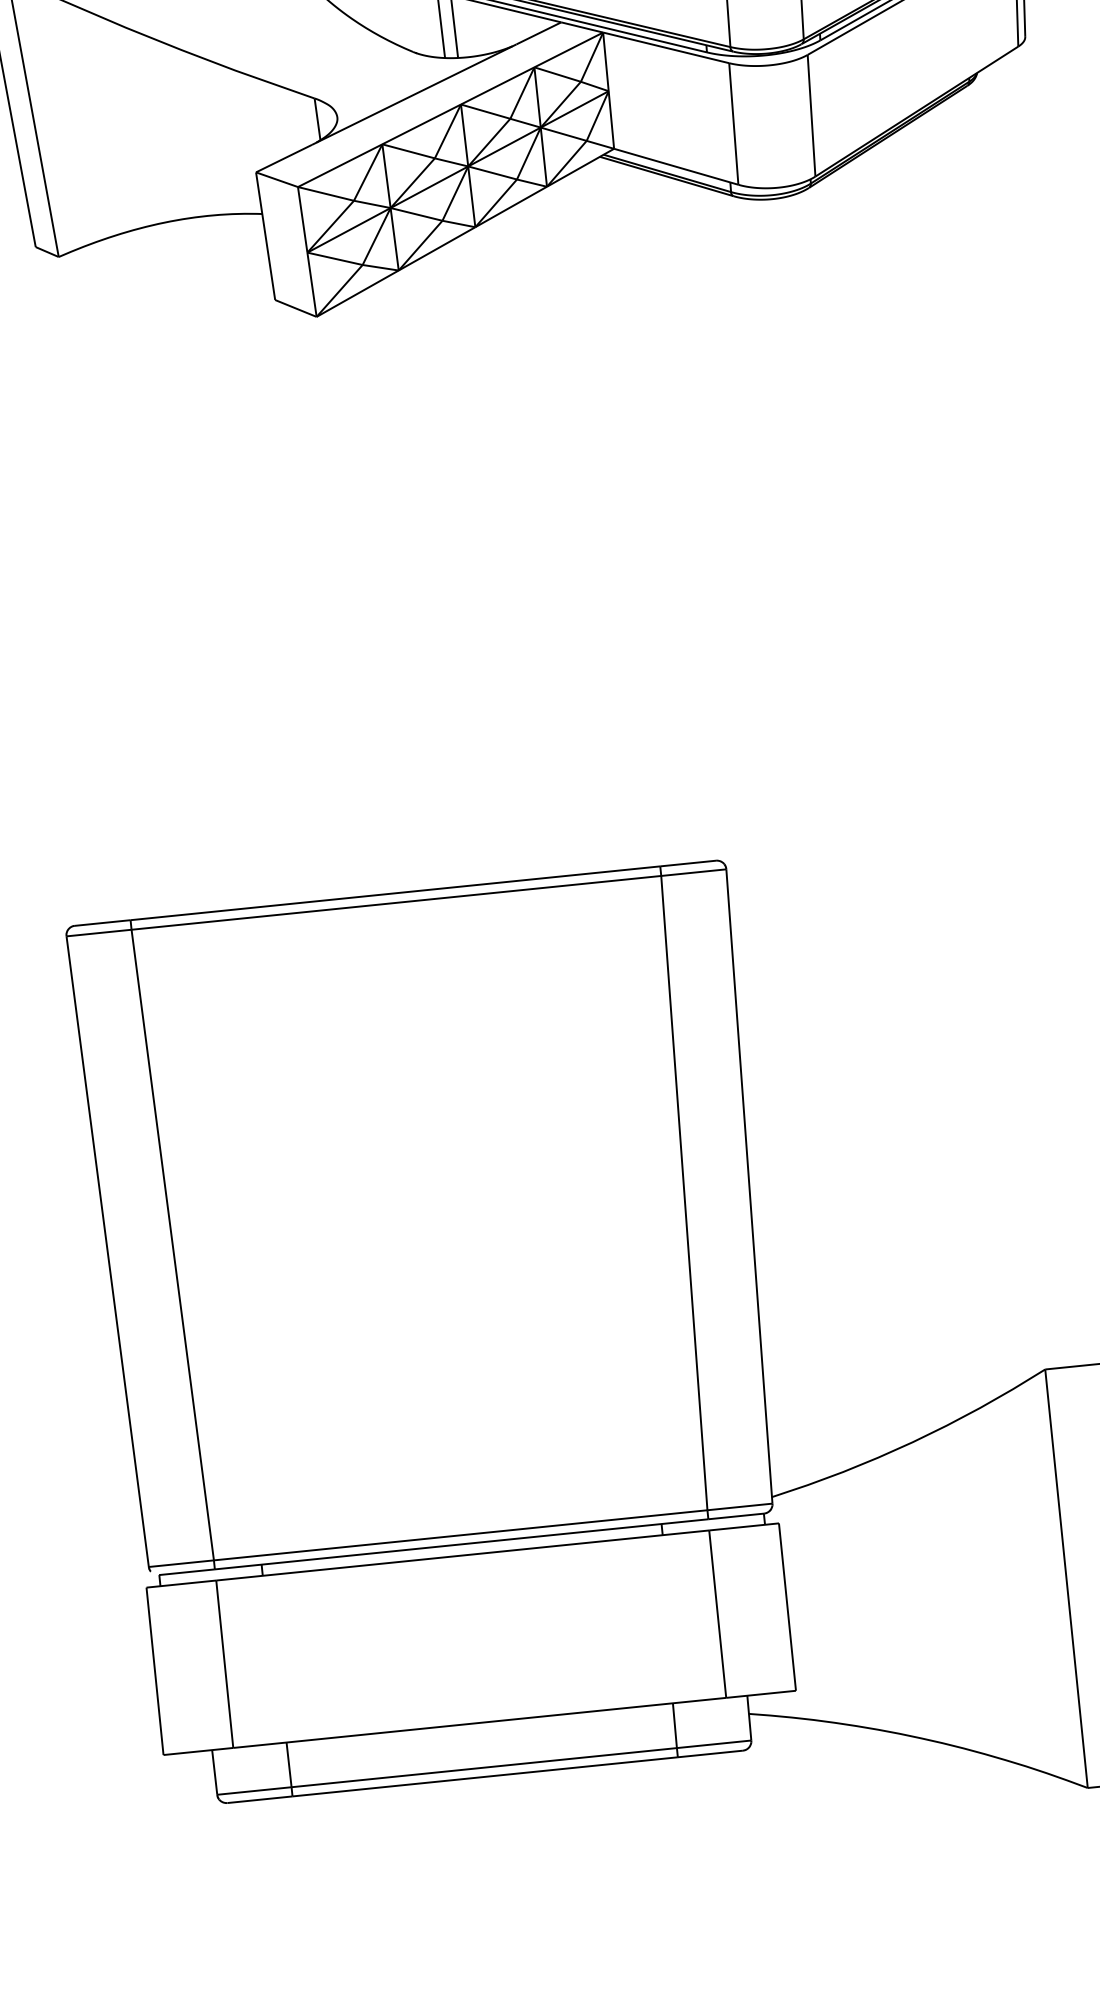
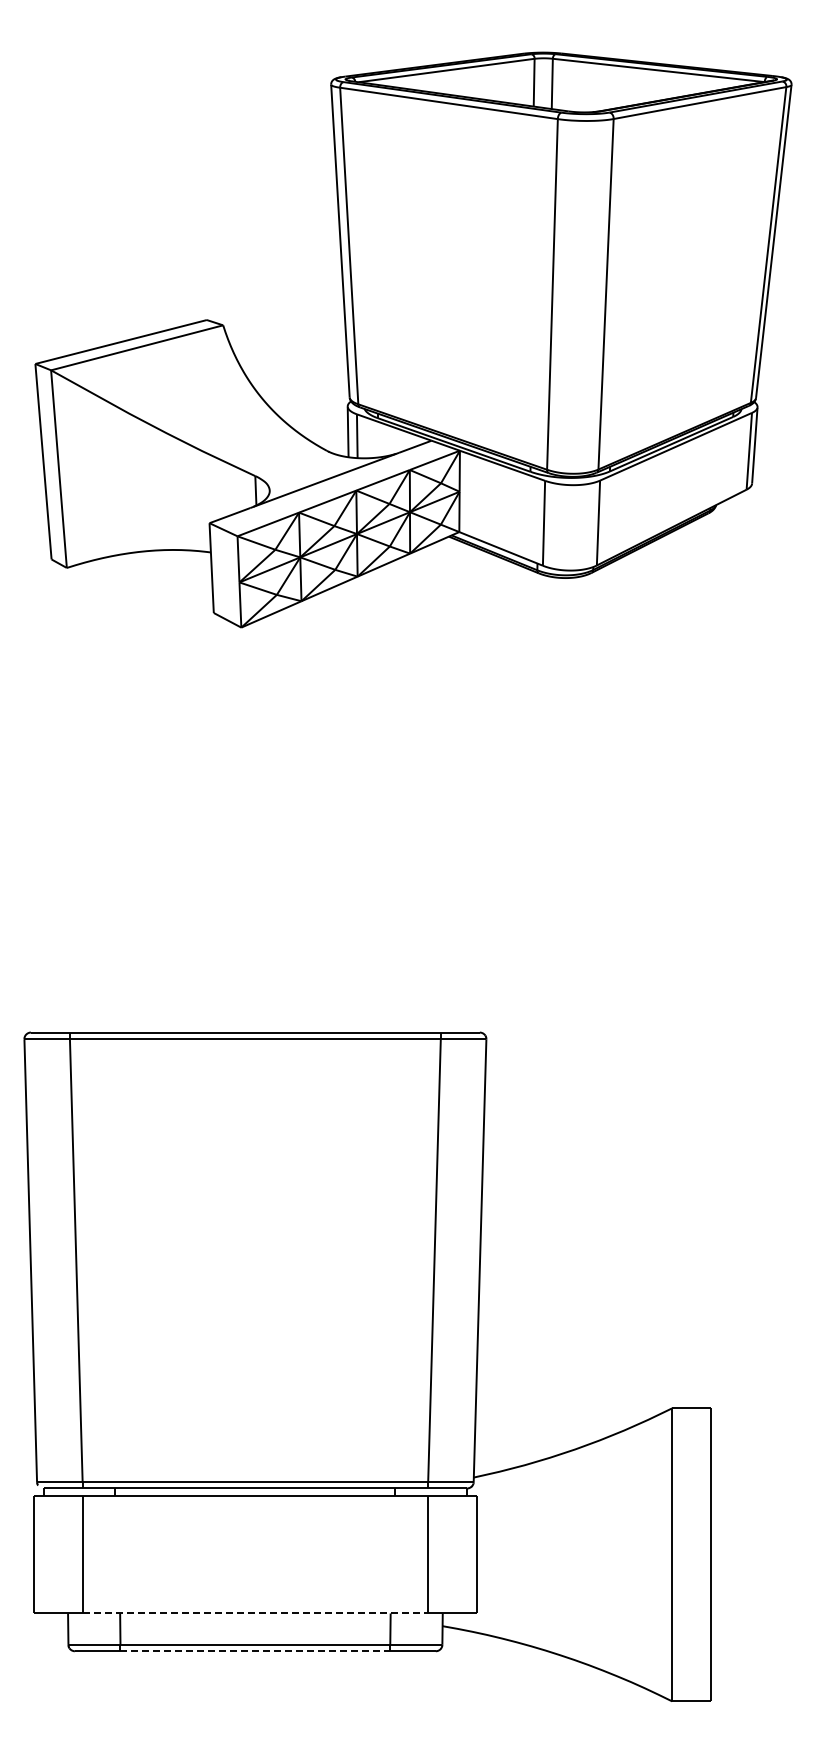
line: (479, 1722) -> (255, 1613), solid -> dashed
line: (485, 1777) -> (255, 1651), solid -> dashed

